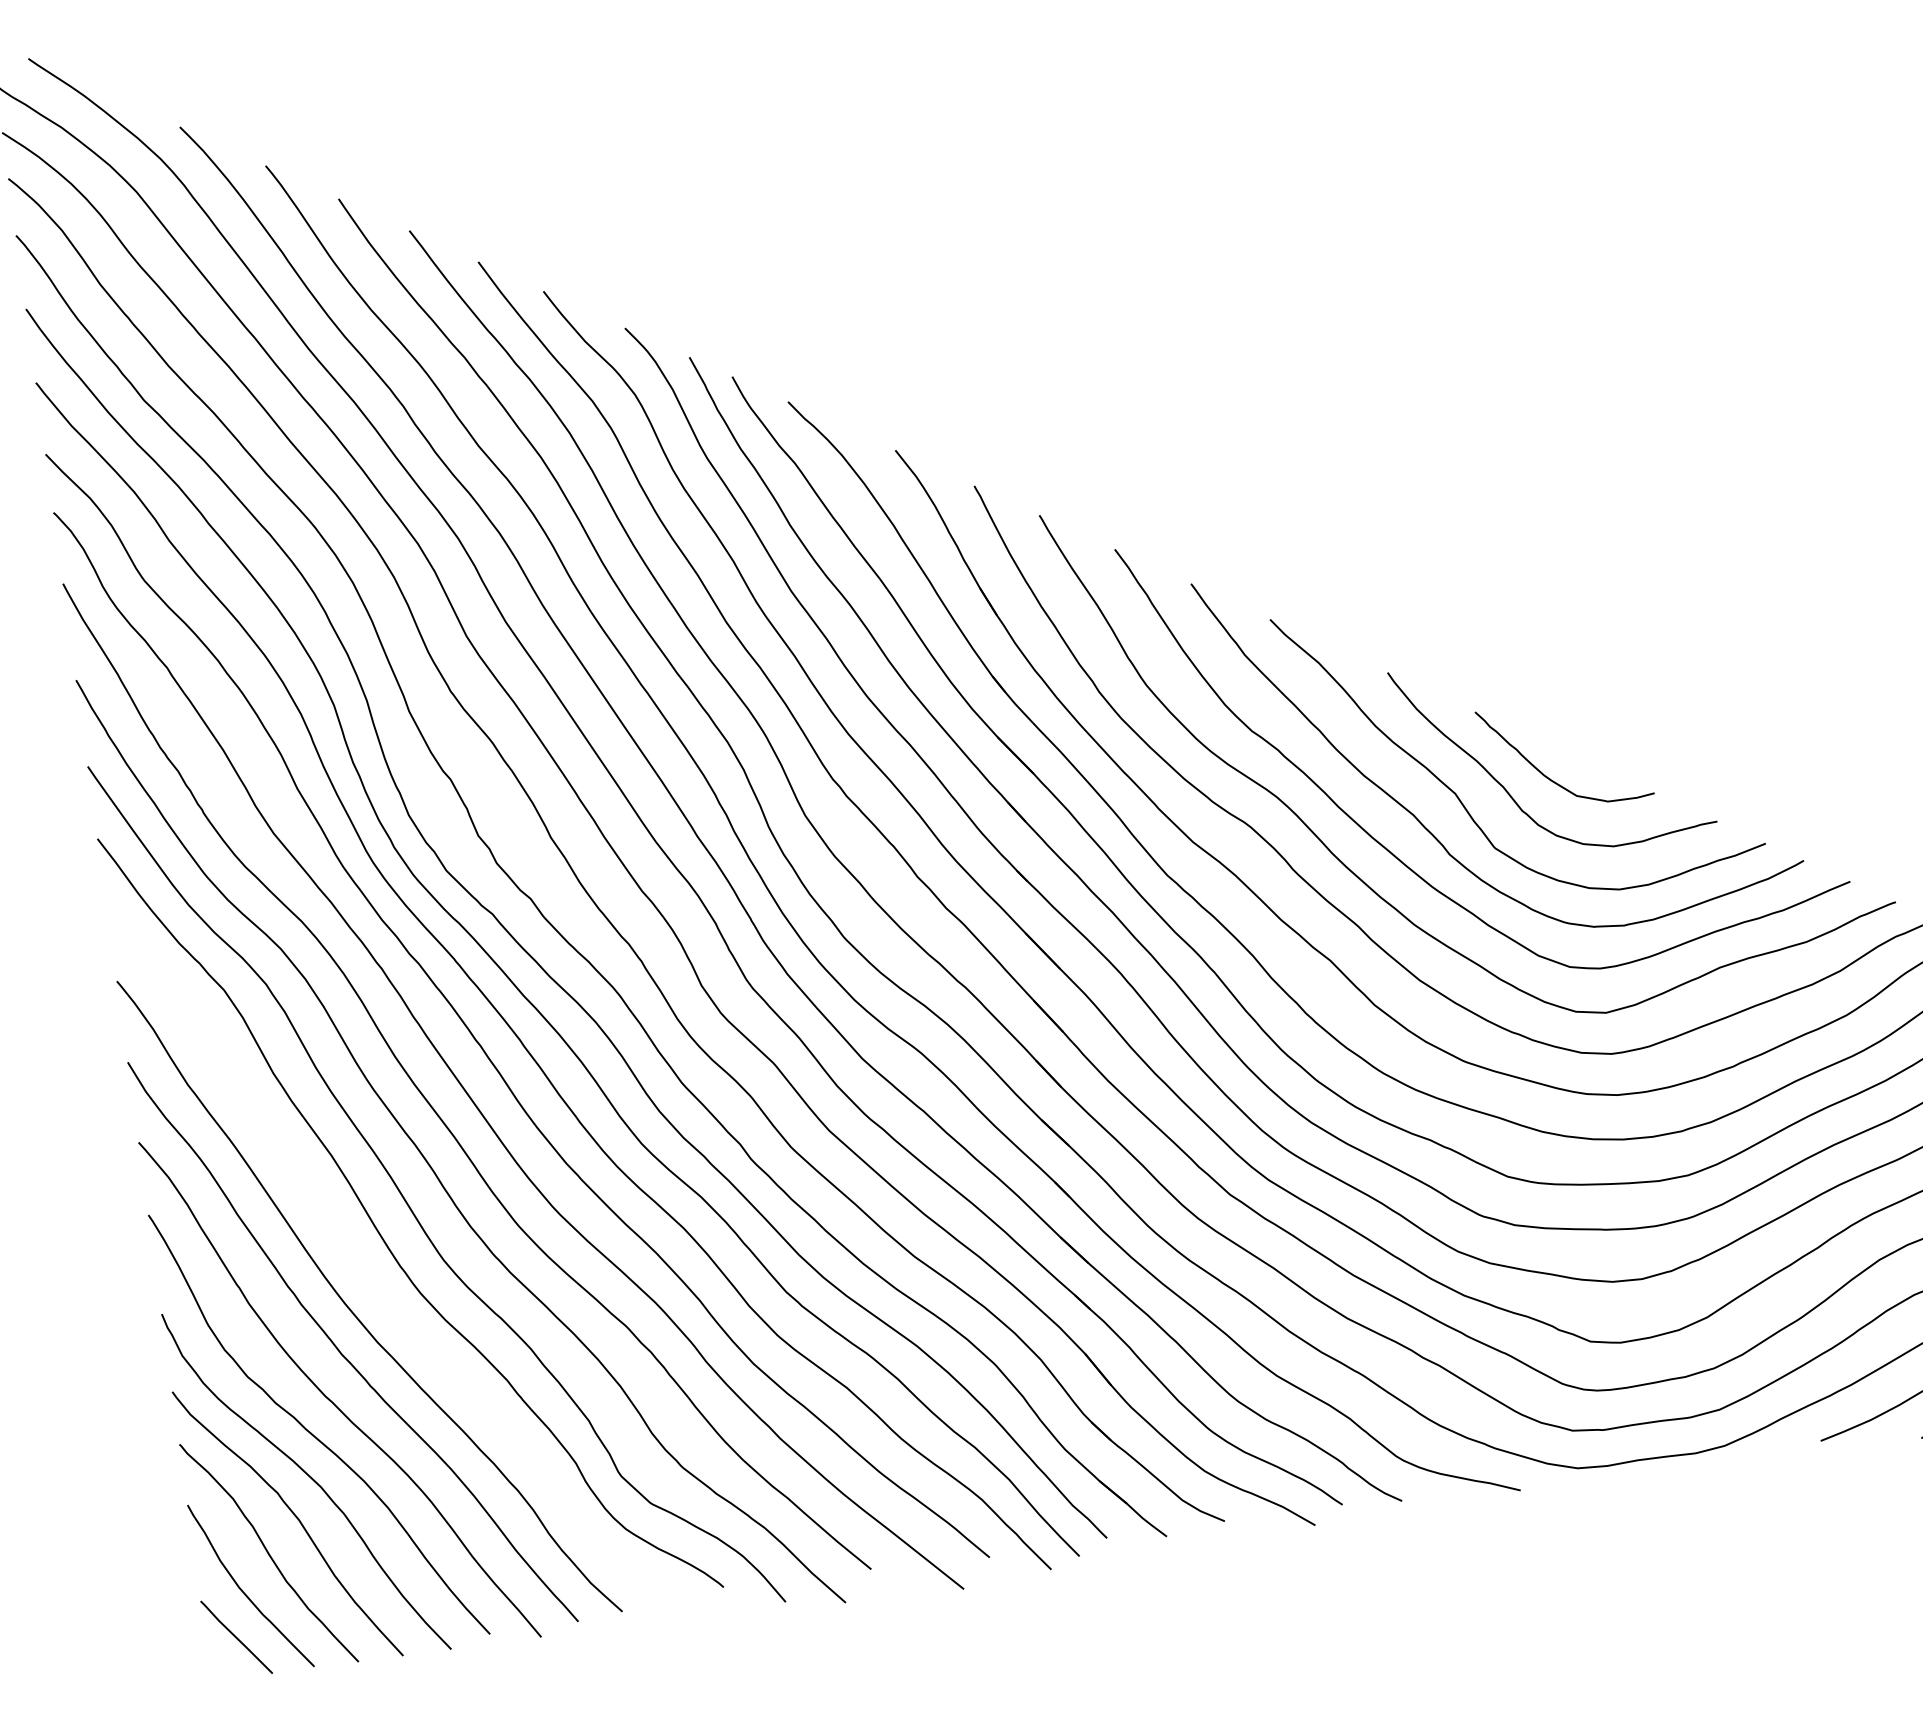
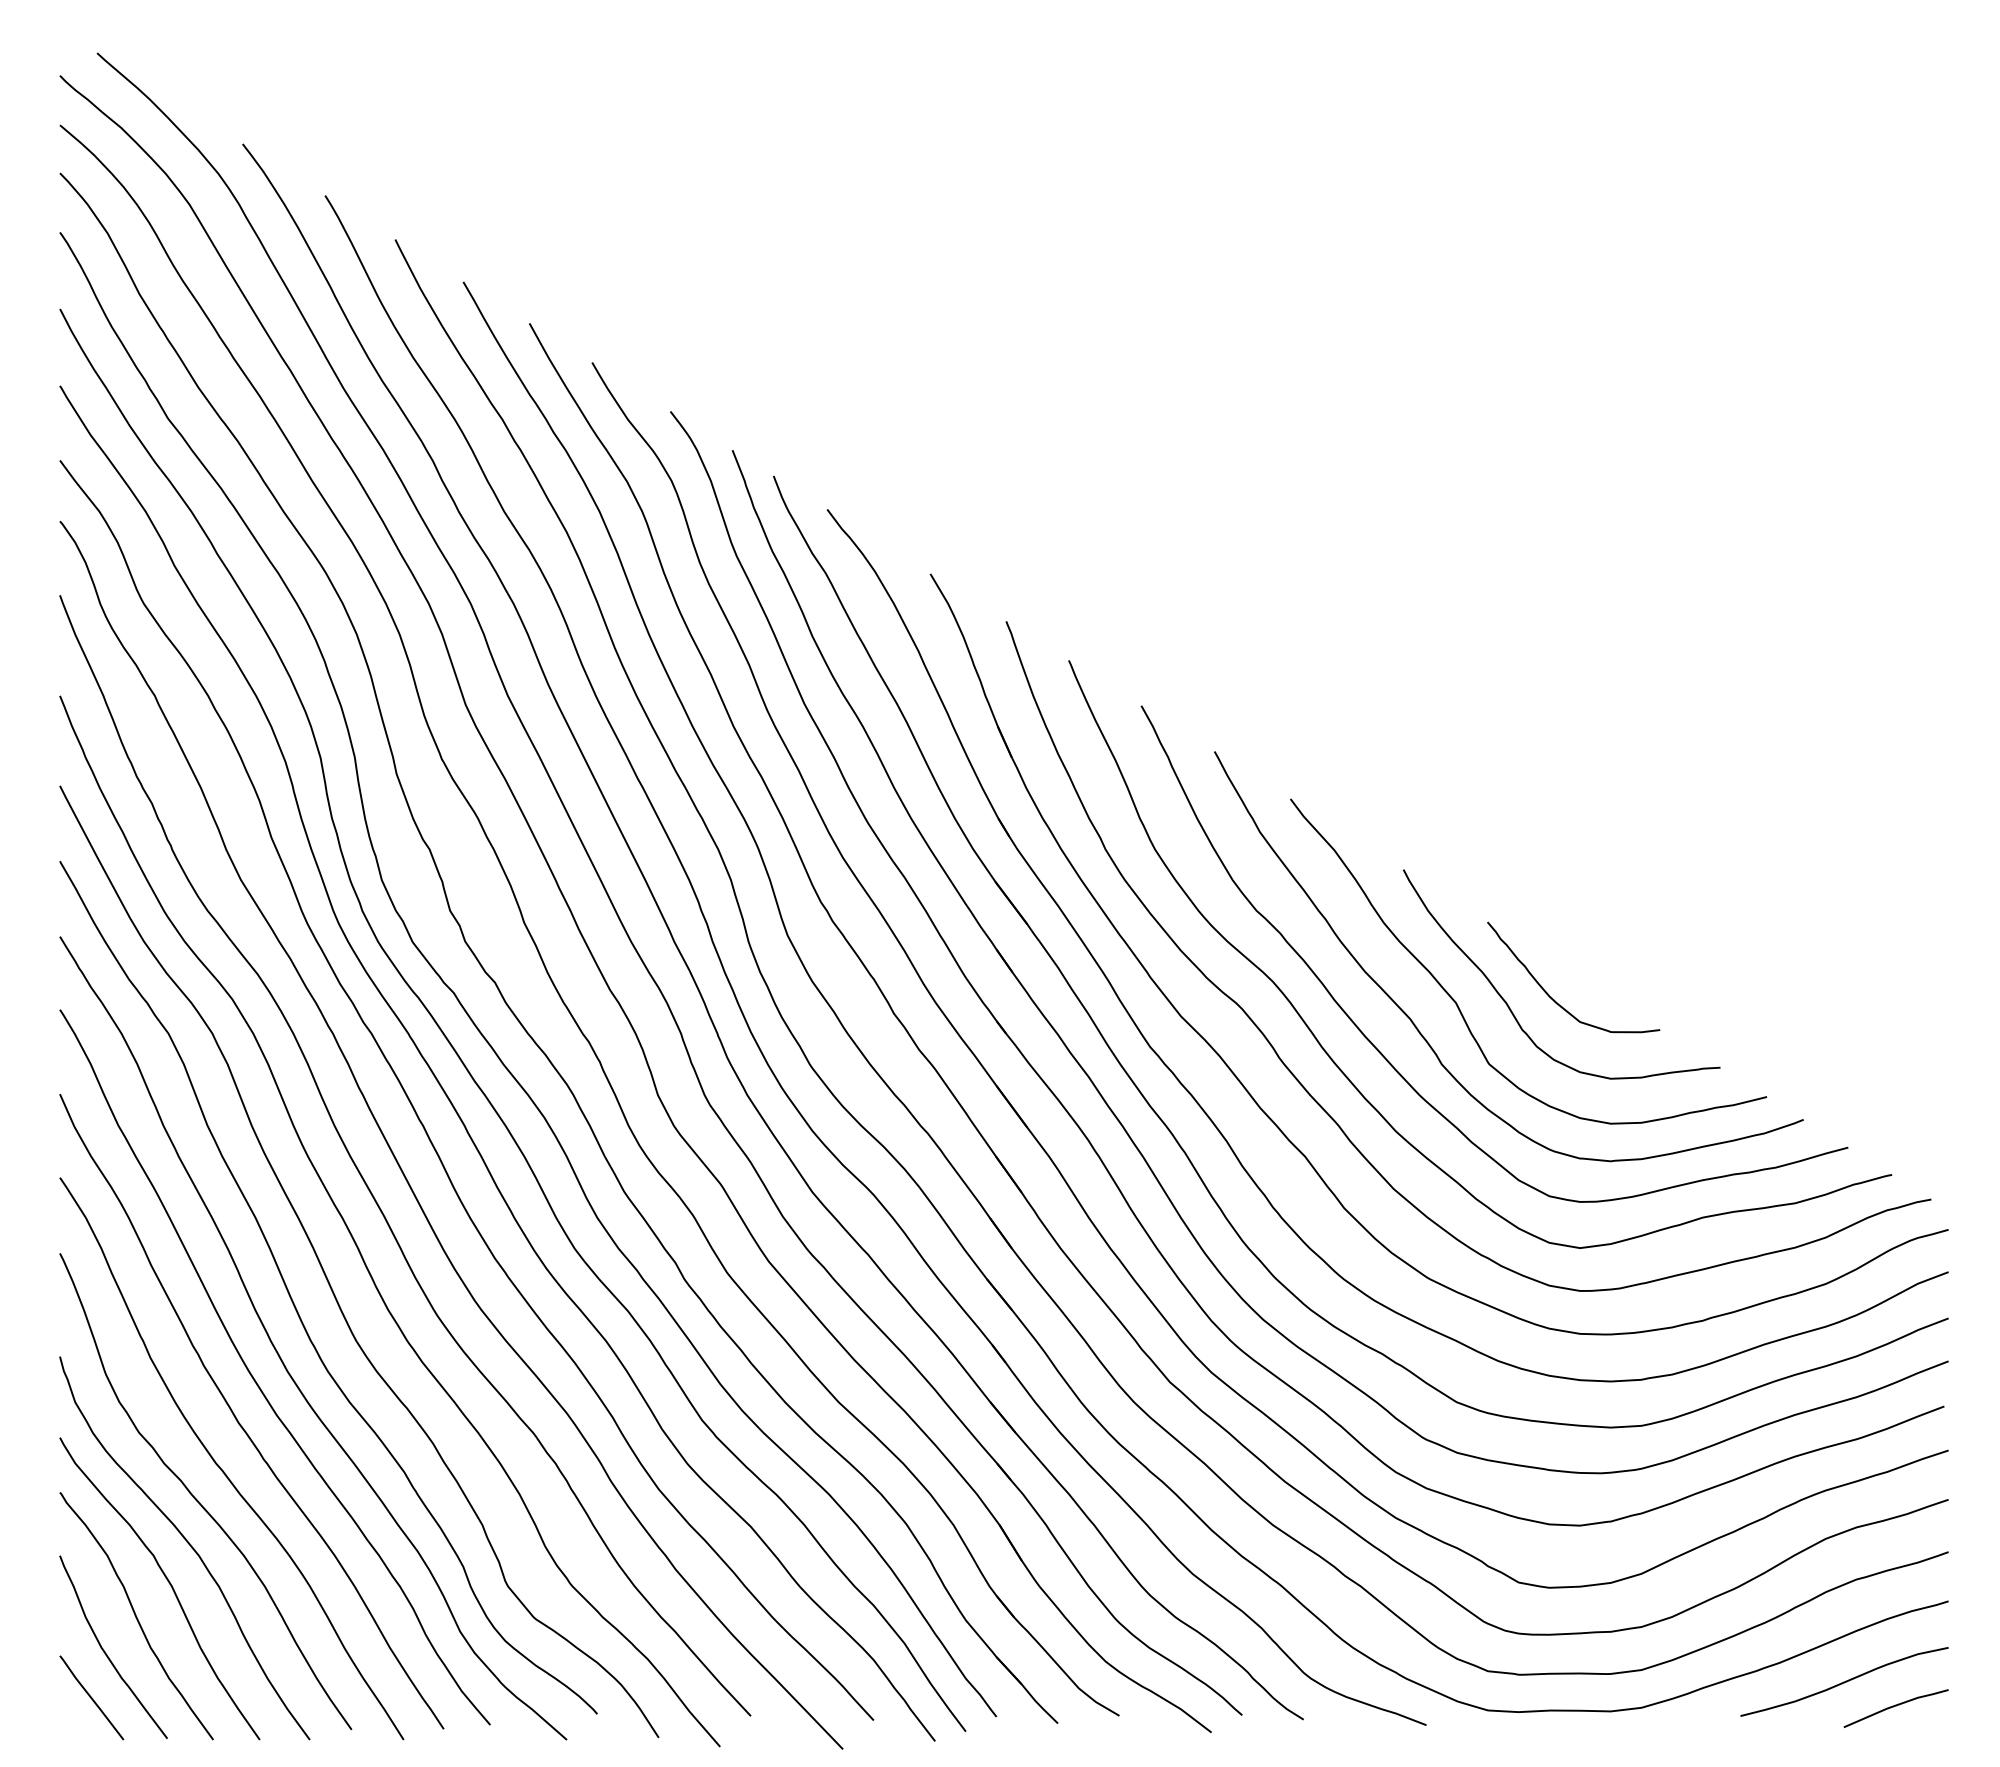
curve: (375, 1288) -> (282, 1359), added

